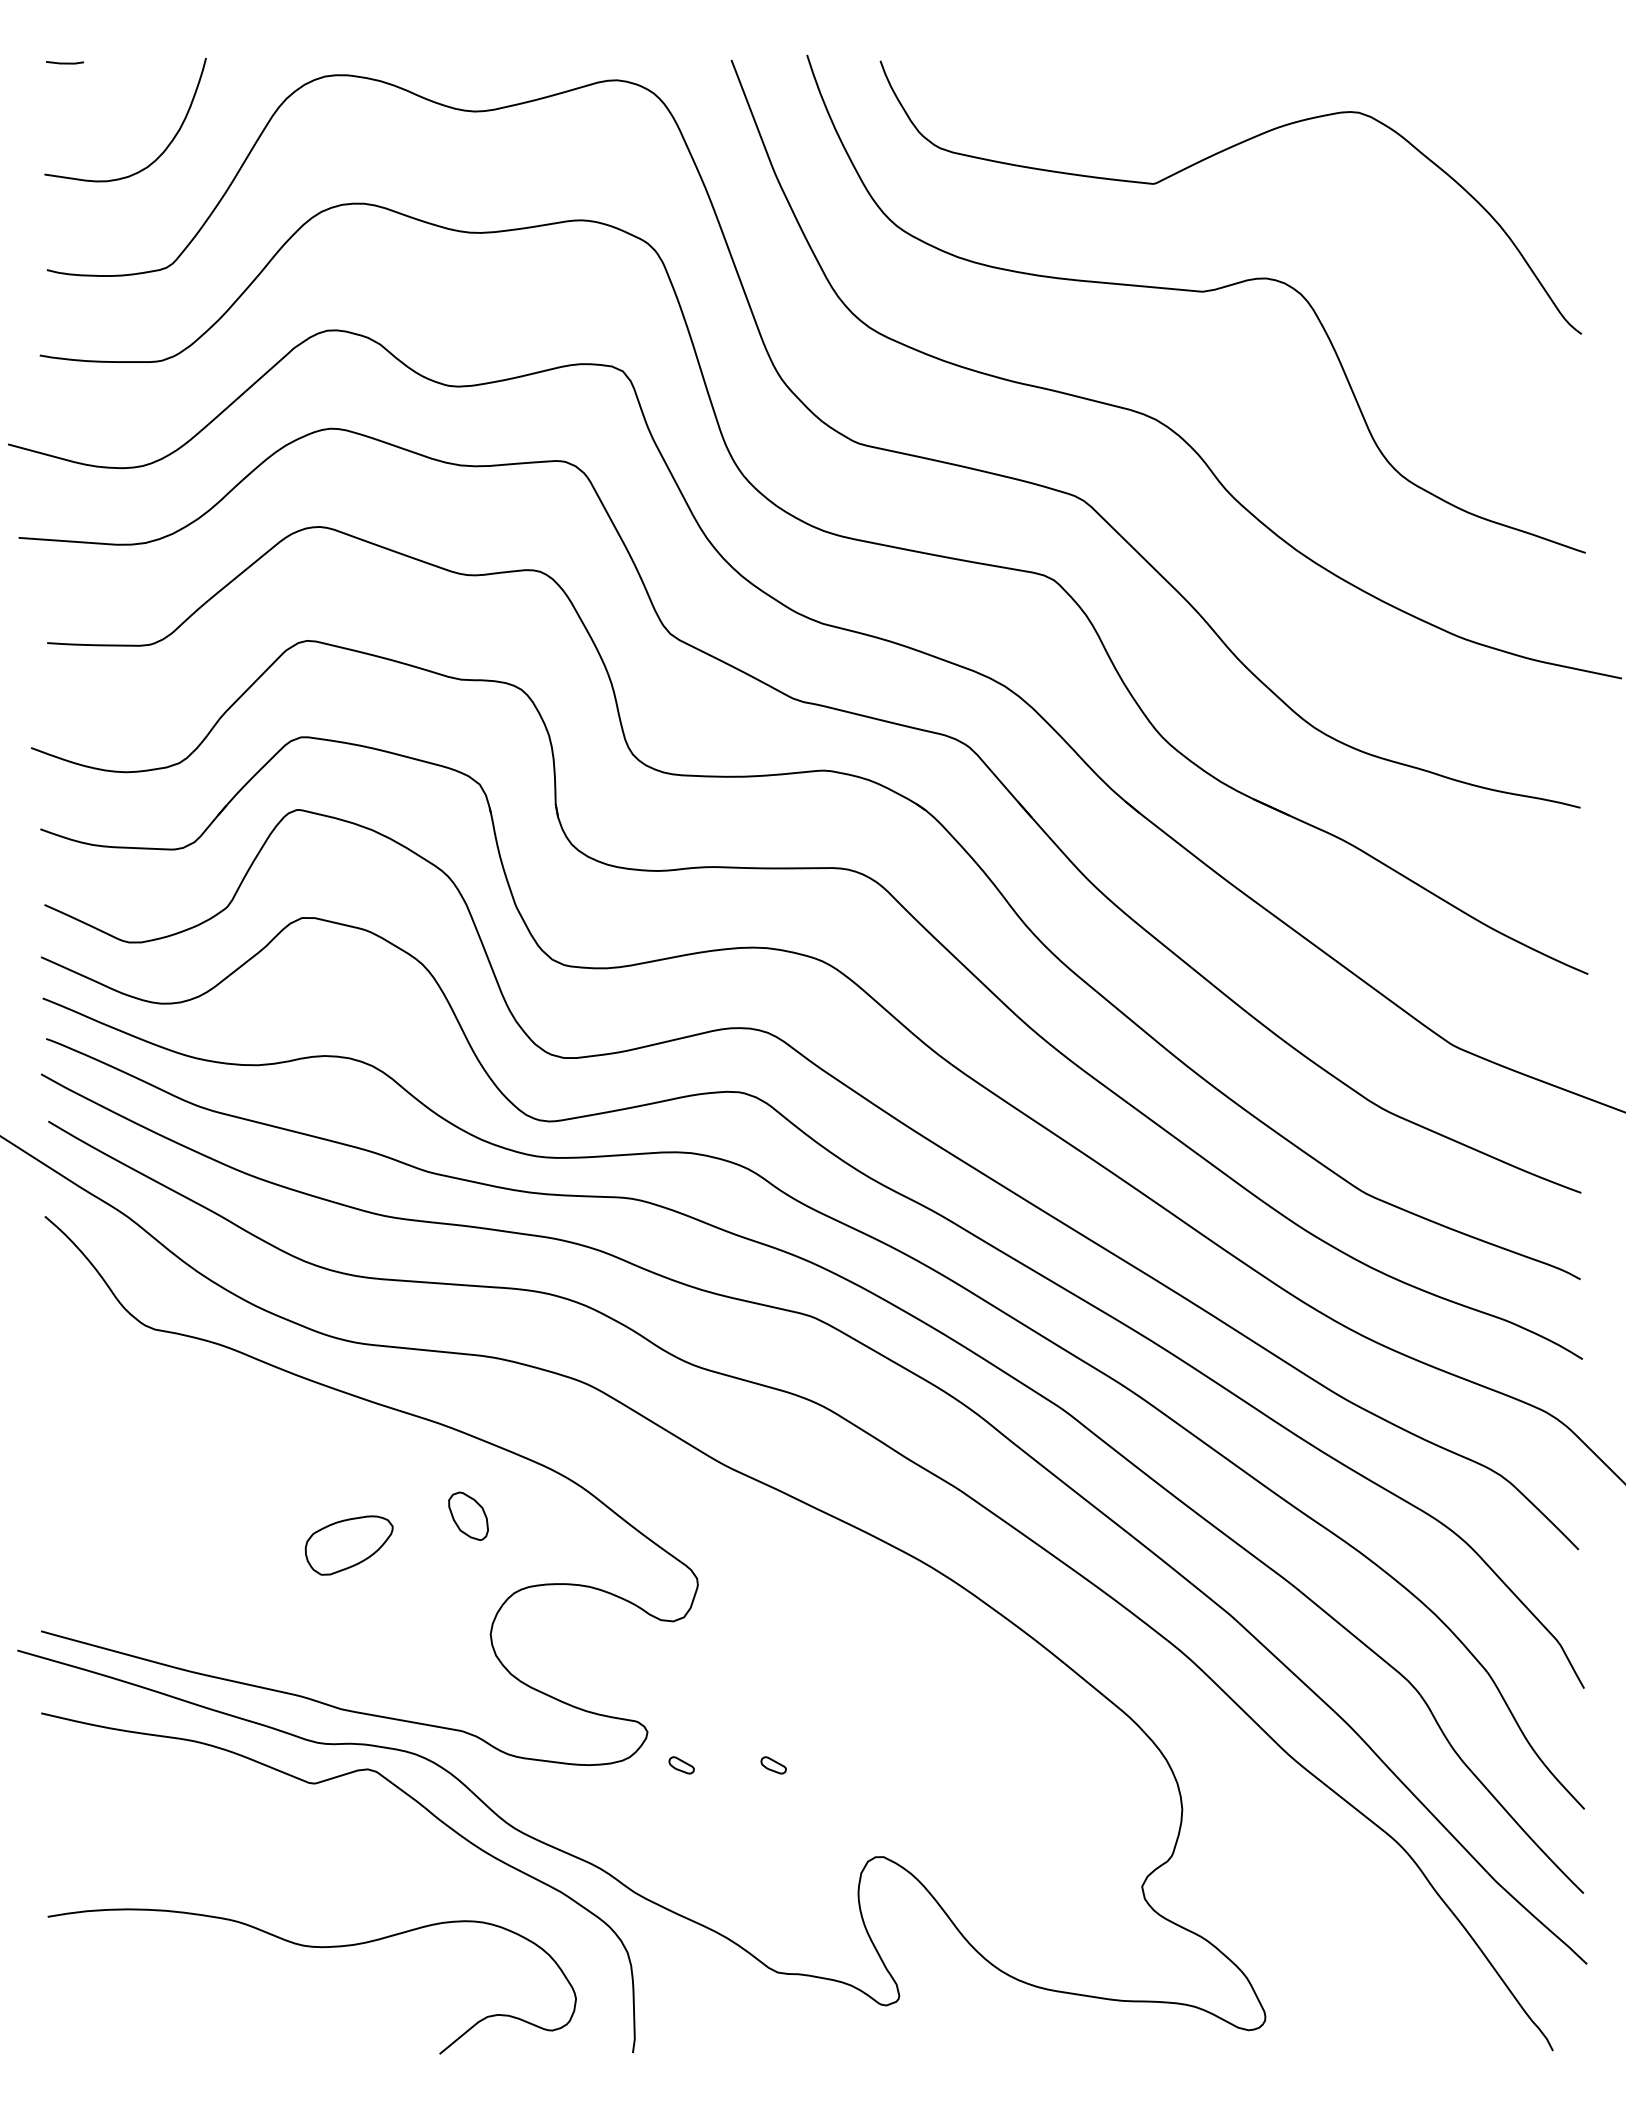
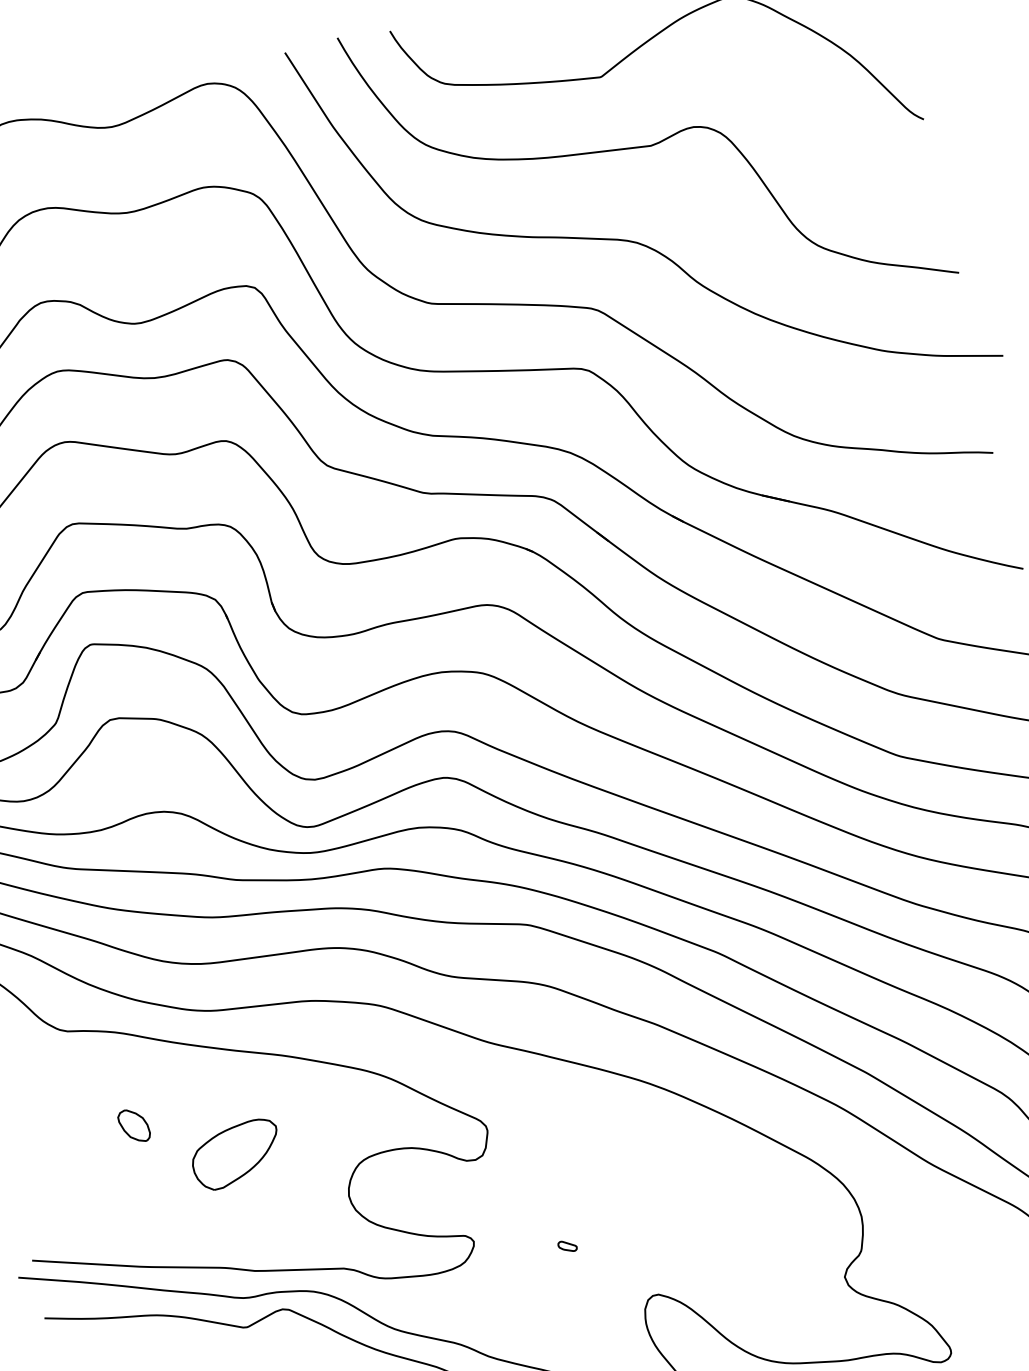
part: (468, 1515) -> (134, 1125), moved
part: (349, 1545) -> (236, 1154), size x1.43
part: (681, 1765) -> (502, 1260), removed

